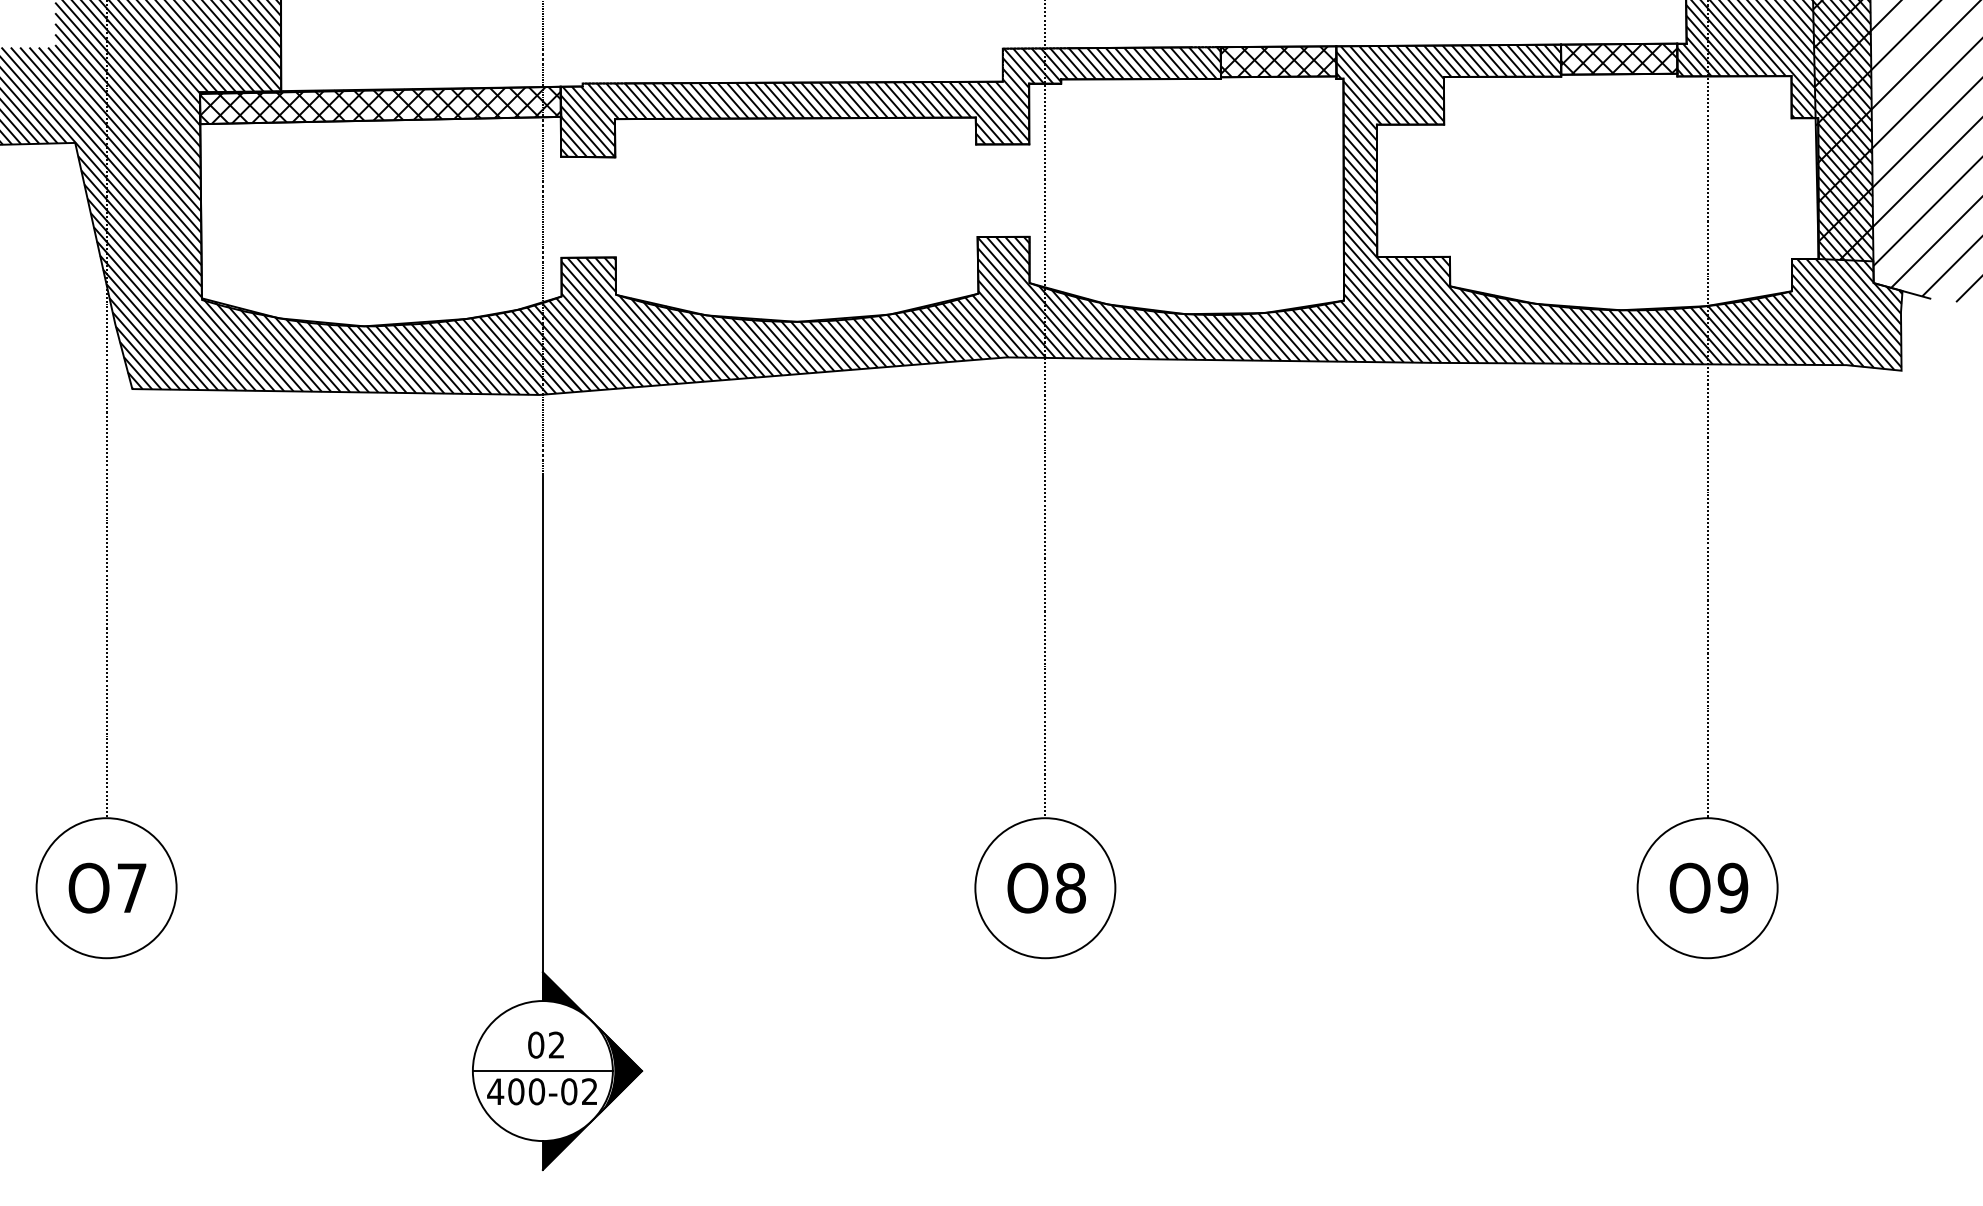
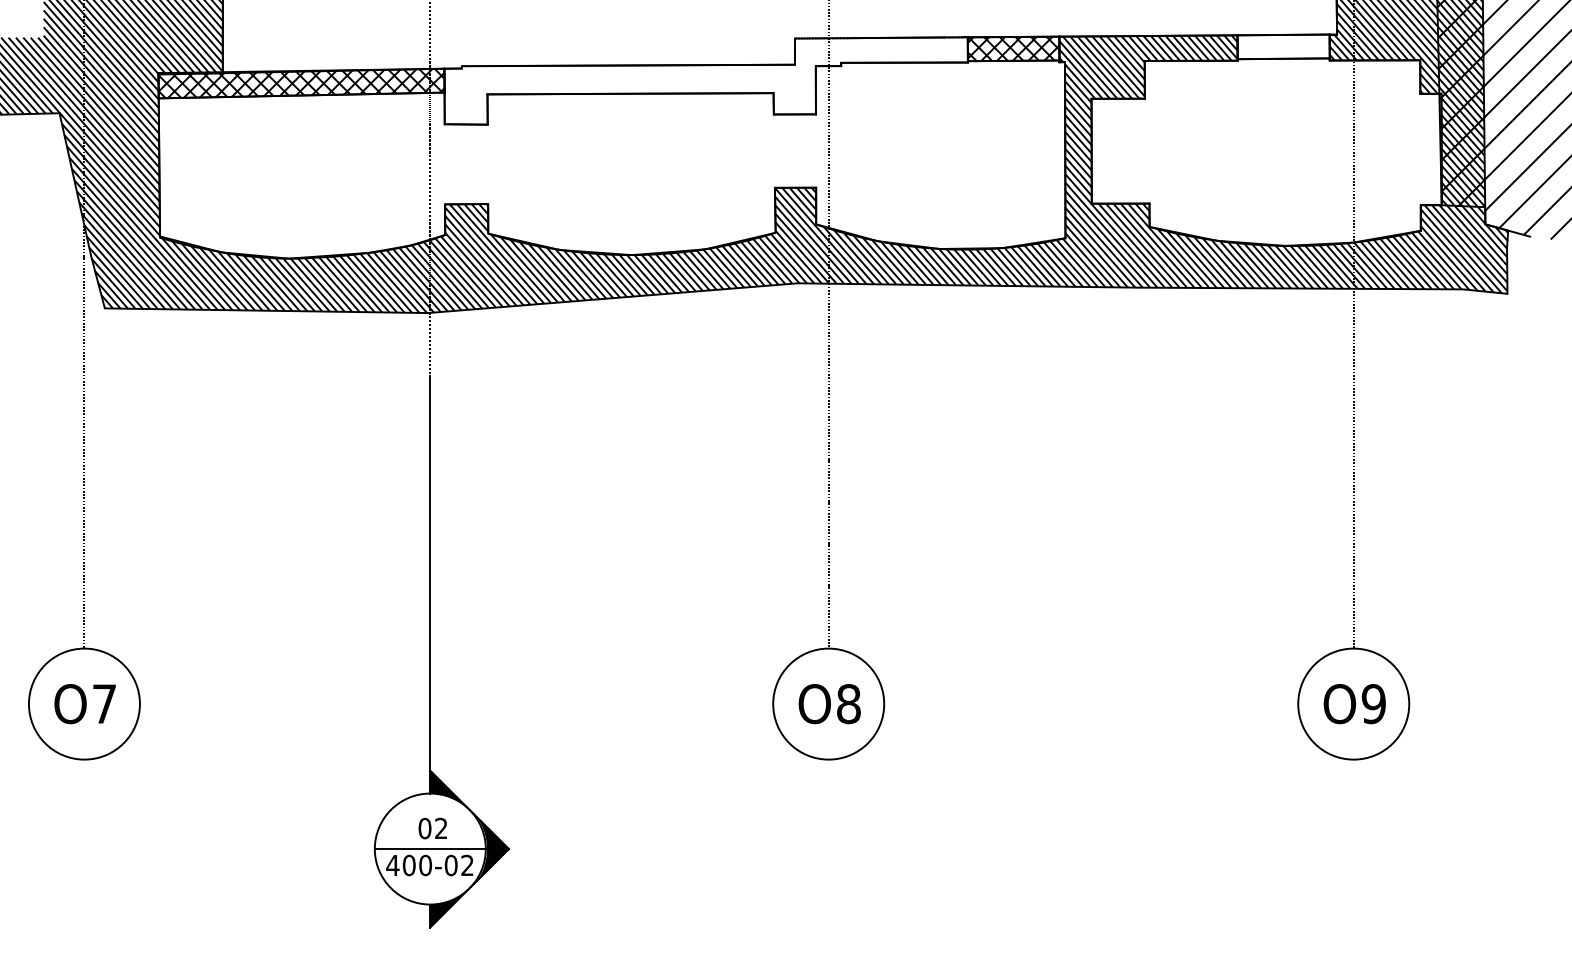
hatch: (1619, 58) -> (1283, 46), removed
hatch: (890, 102) -> (705, 81), removed

